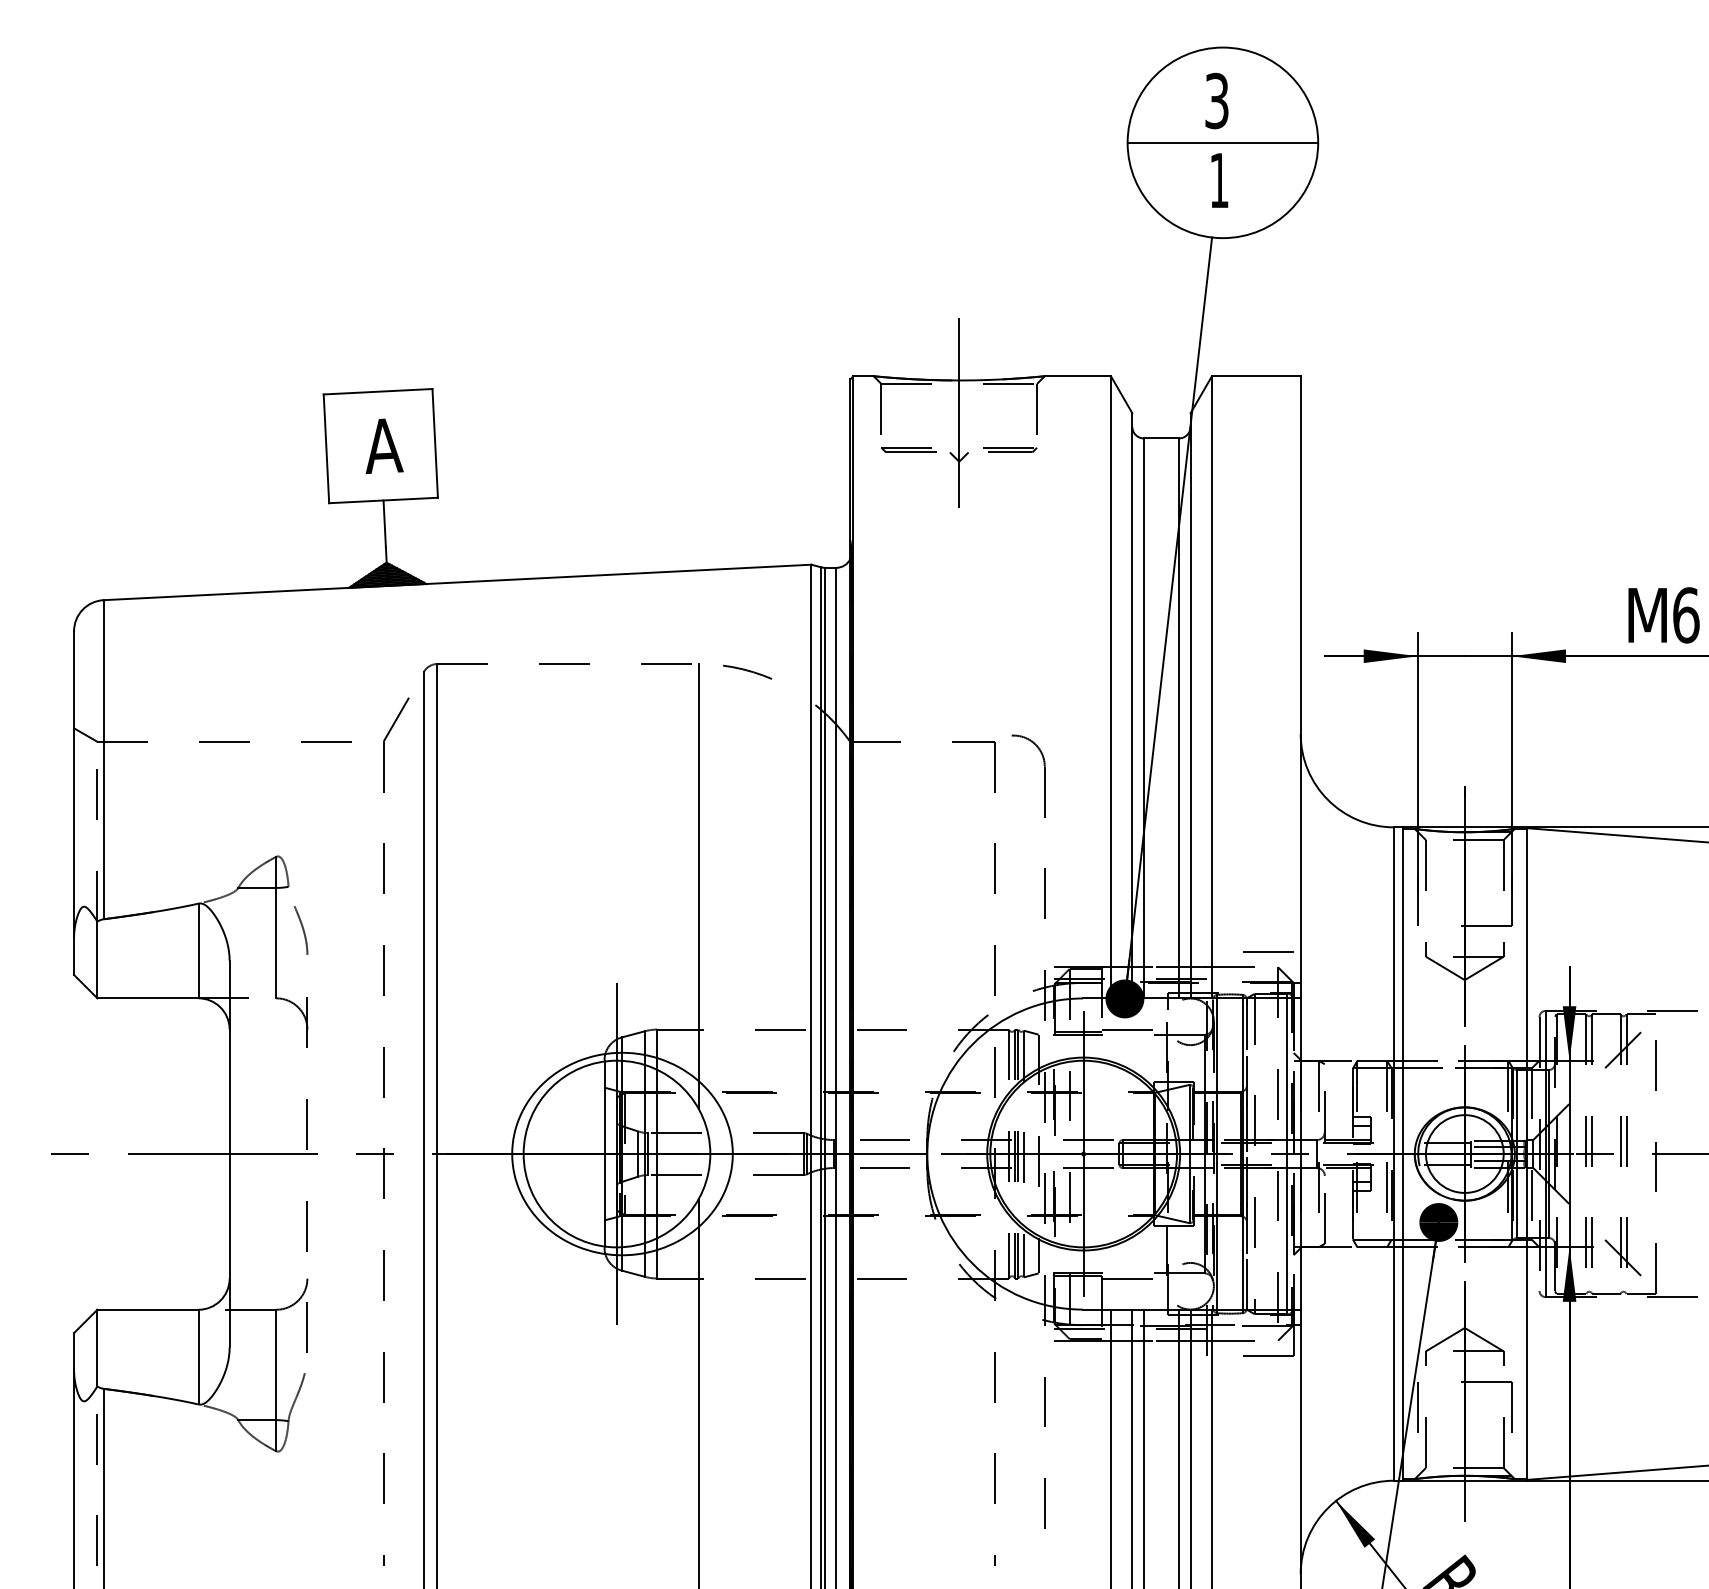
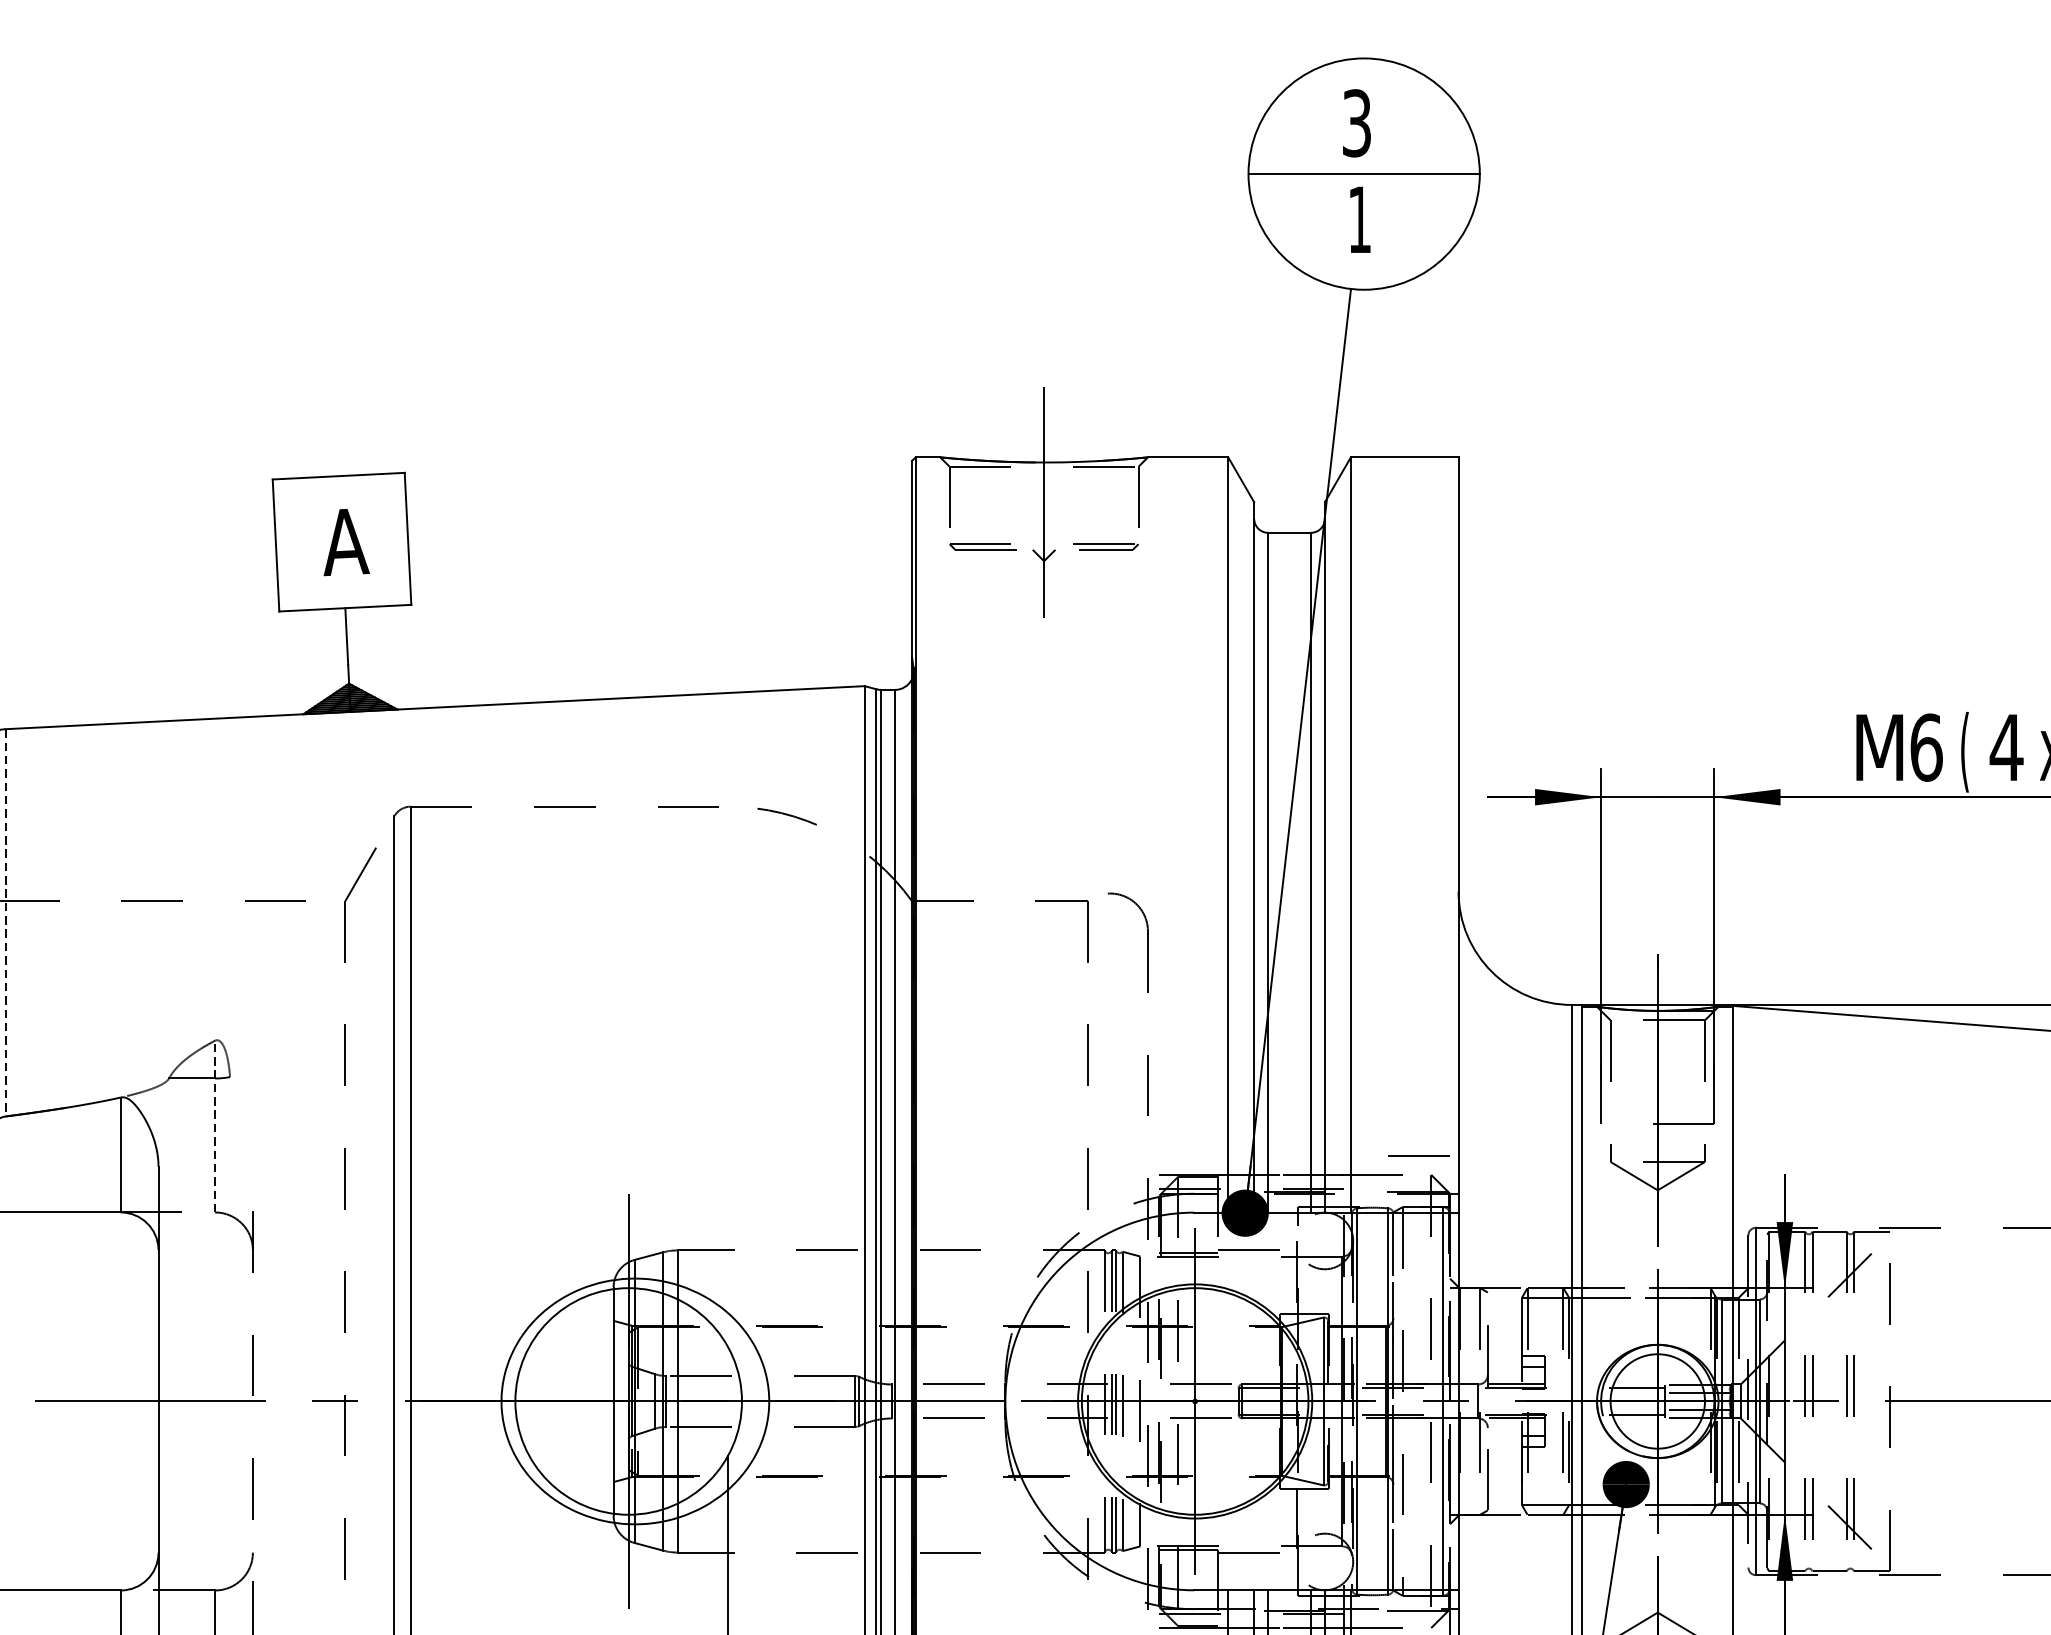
line: (103, 759) -> (5, 922), solid -> dashed
line: (698, 886) -> (727, 1076), removed
line: (276, 927) -> (215, 1126), solid -> dashed
curve: (302, 930) -> (246, 1130), removed

